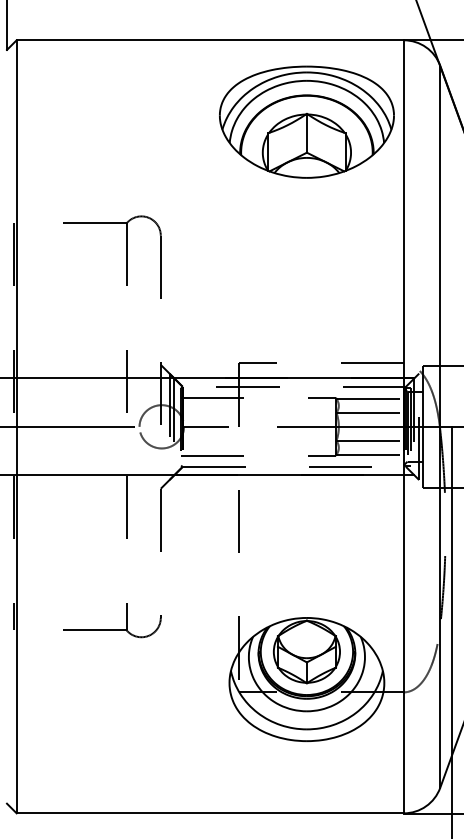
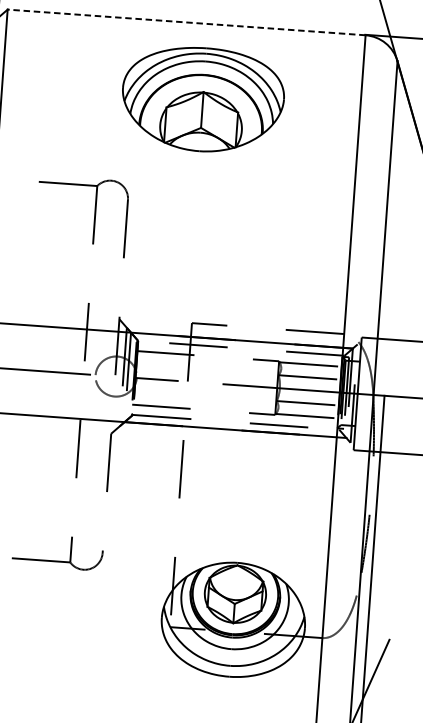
line: (210, 40) -> (186, 22), solid -> dashed
part: (306, 121) -> (202, 99), moved

